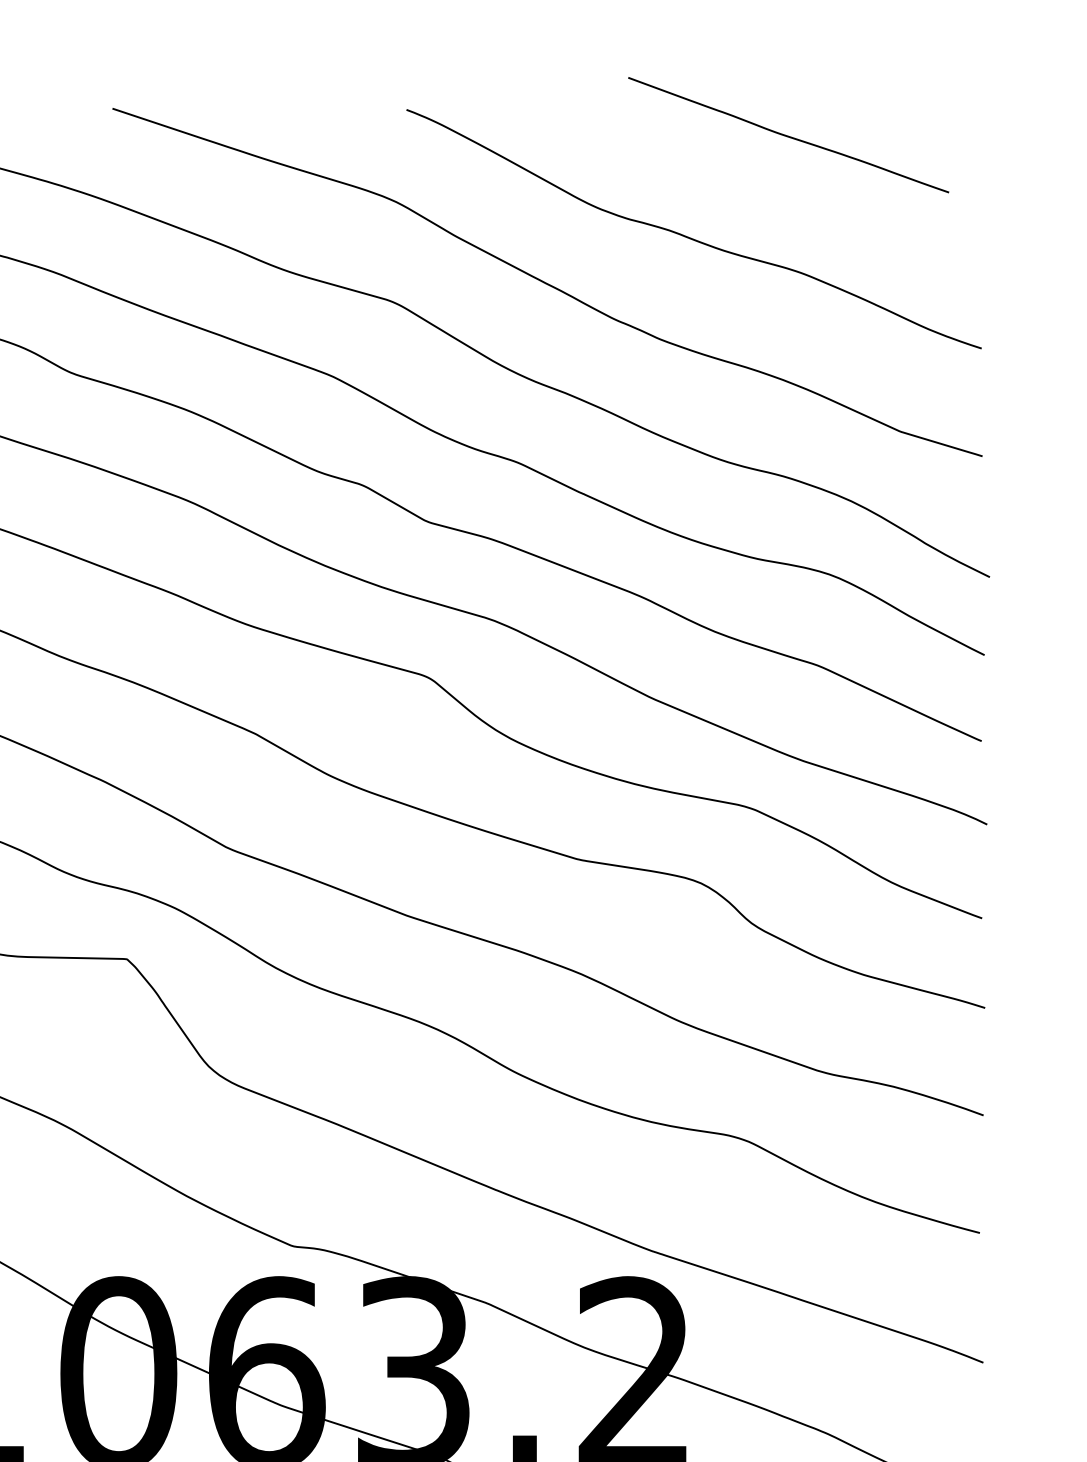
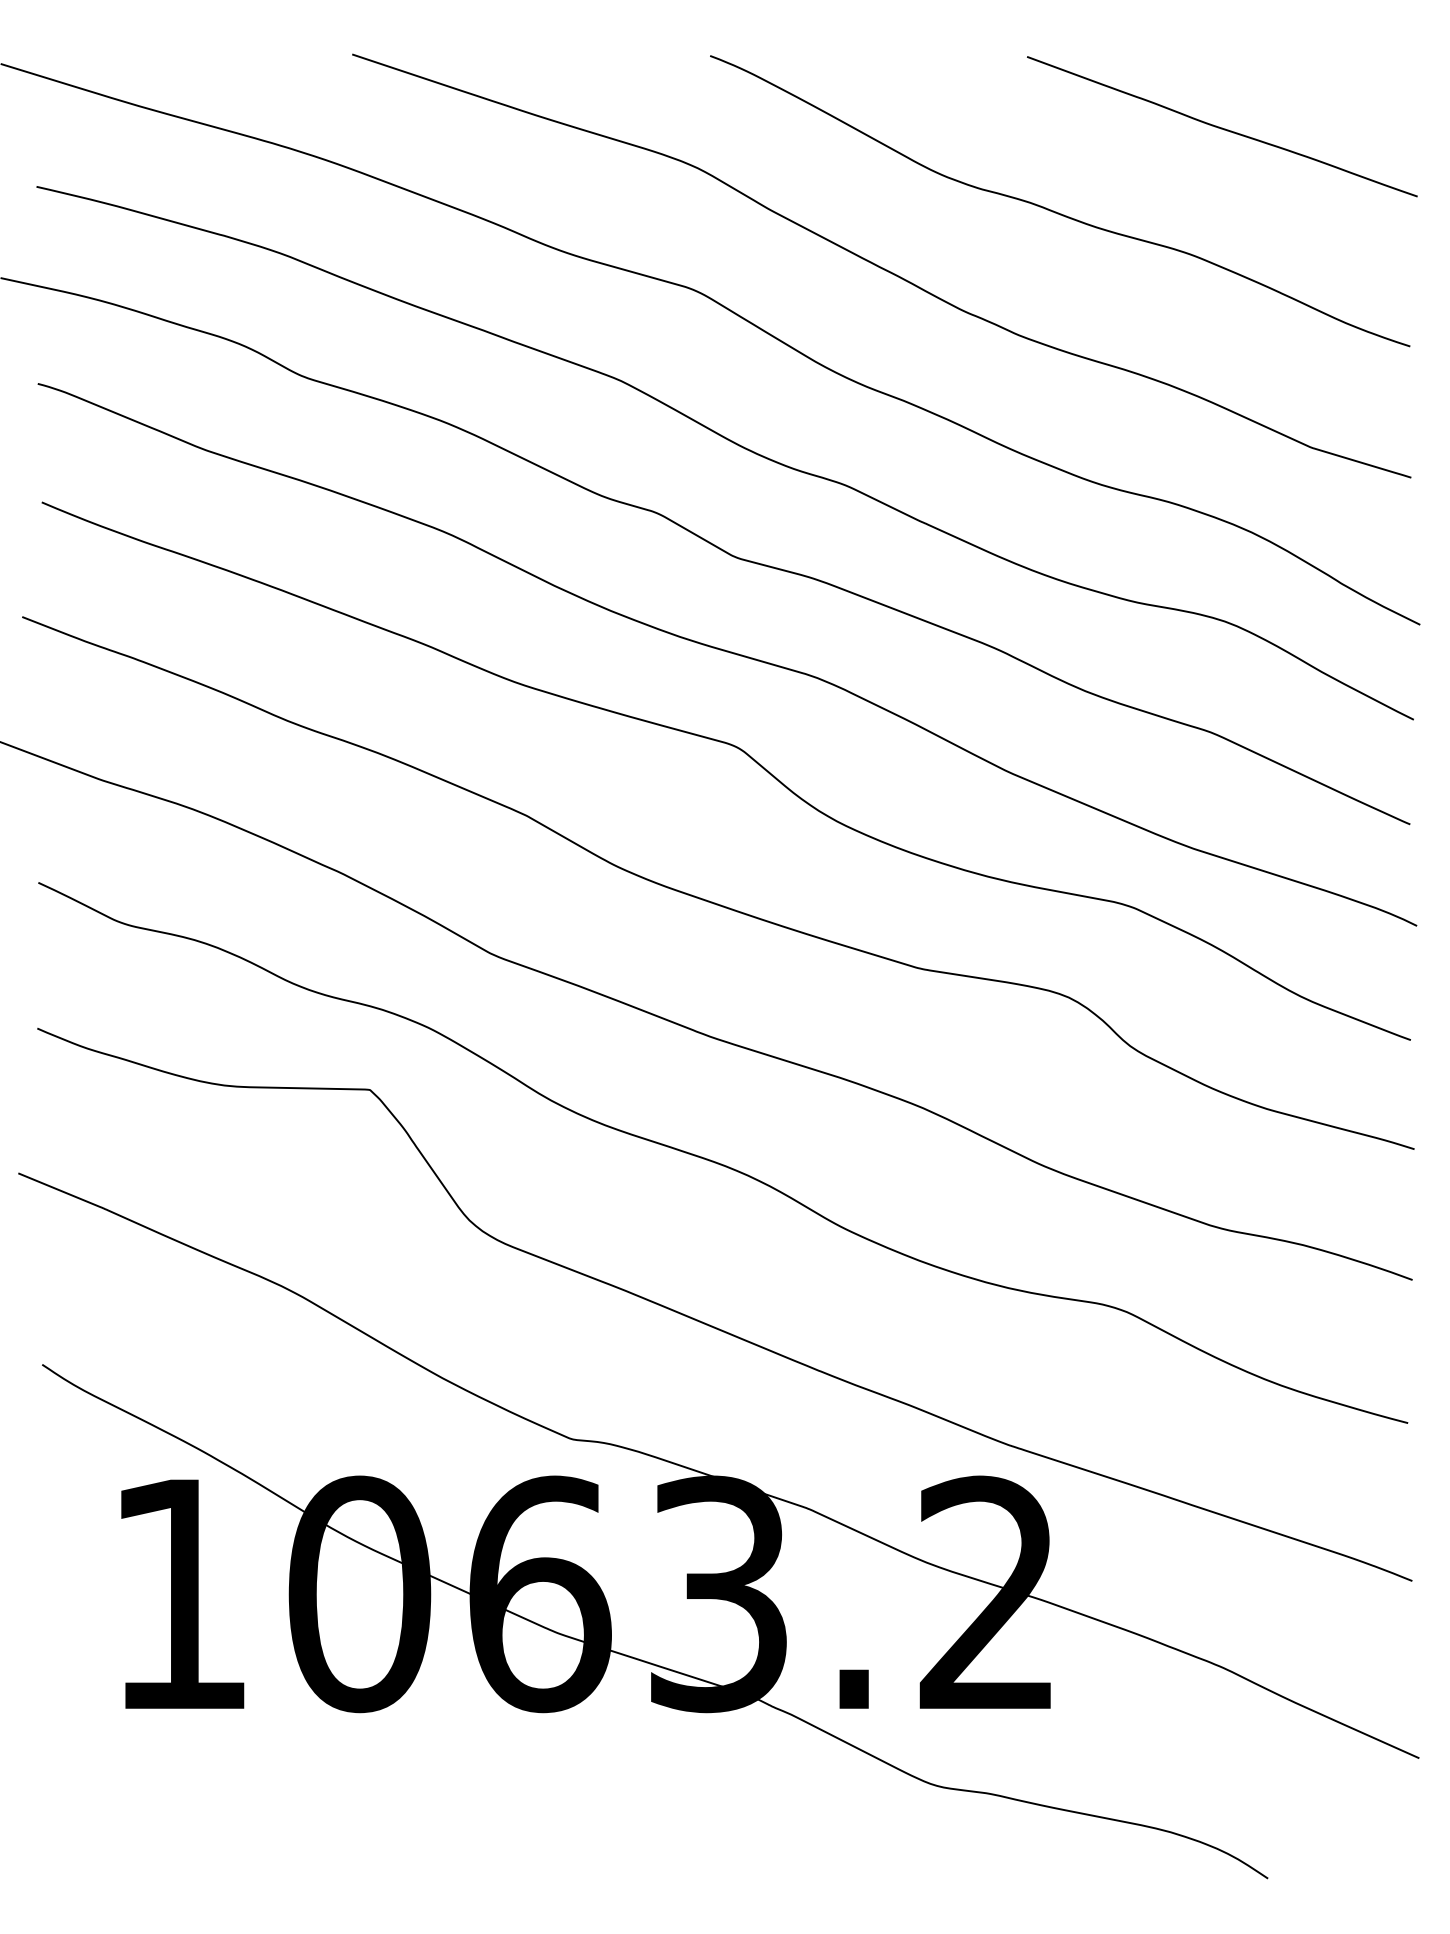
curve: (788, 135) -> (1222, 127), moved

